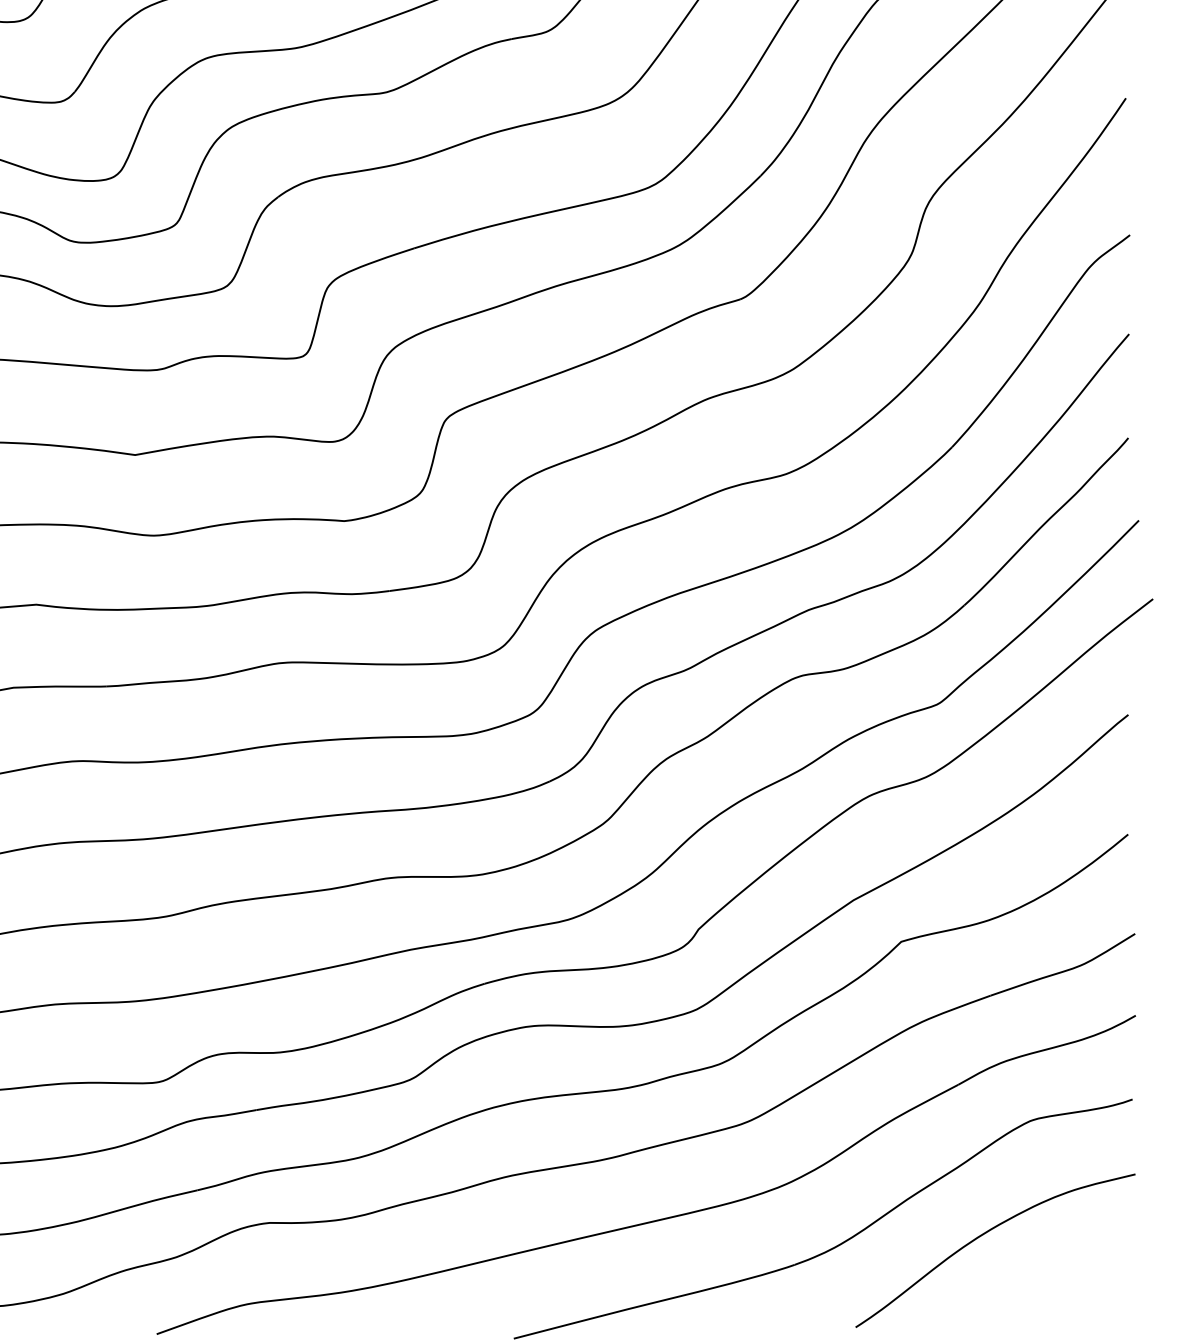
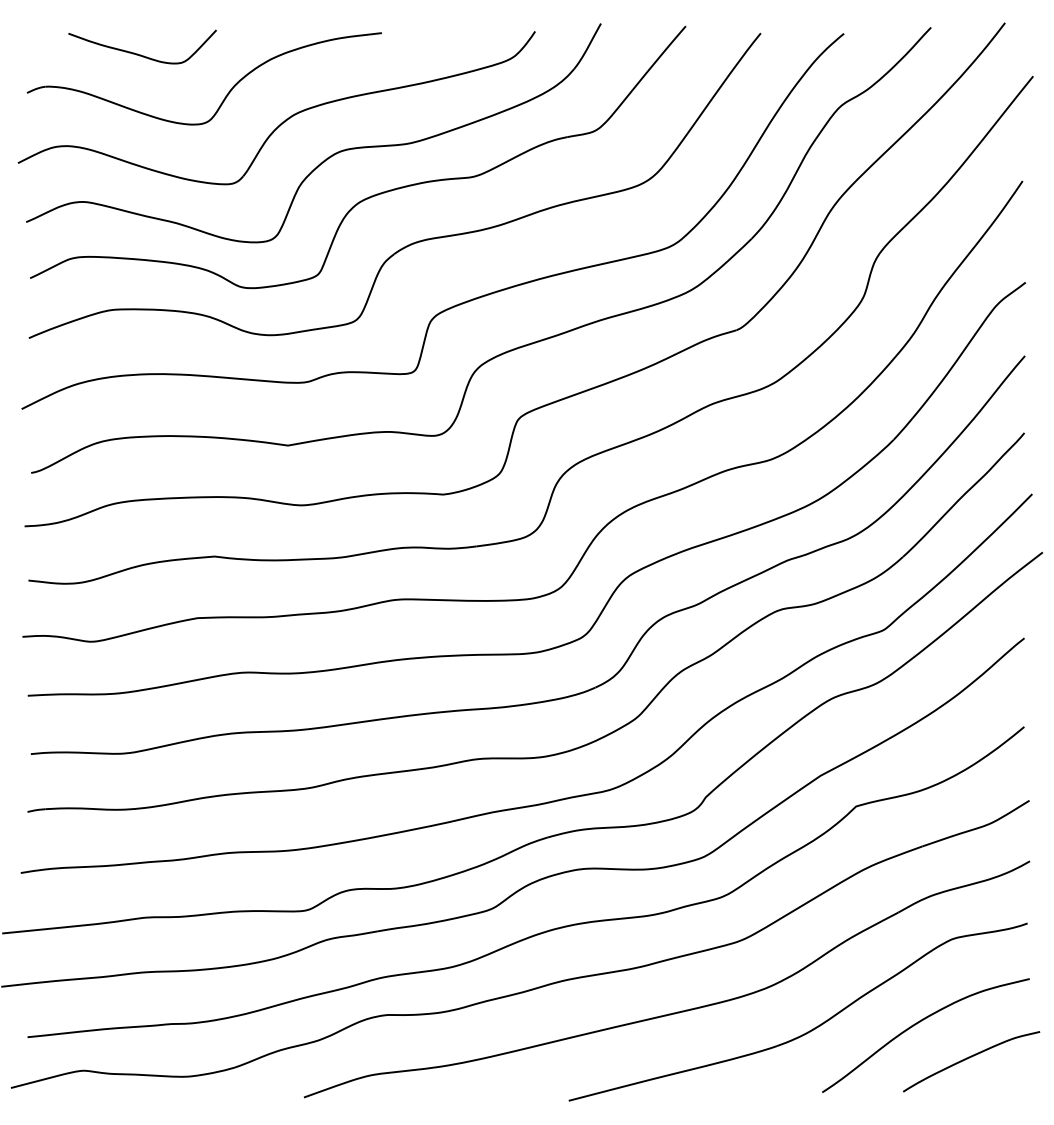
curve: (1054, 1281) -> (969, 1058), added

